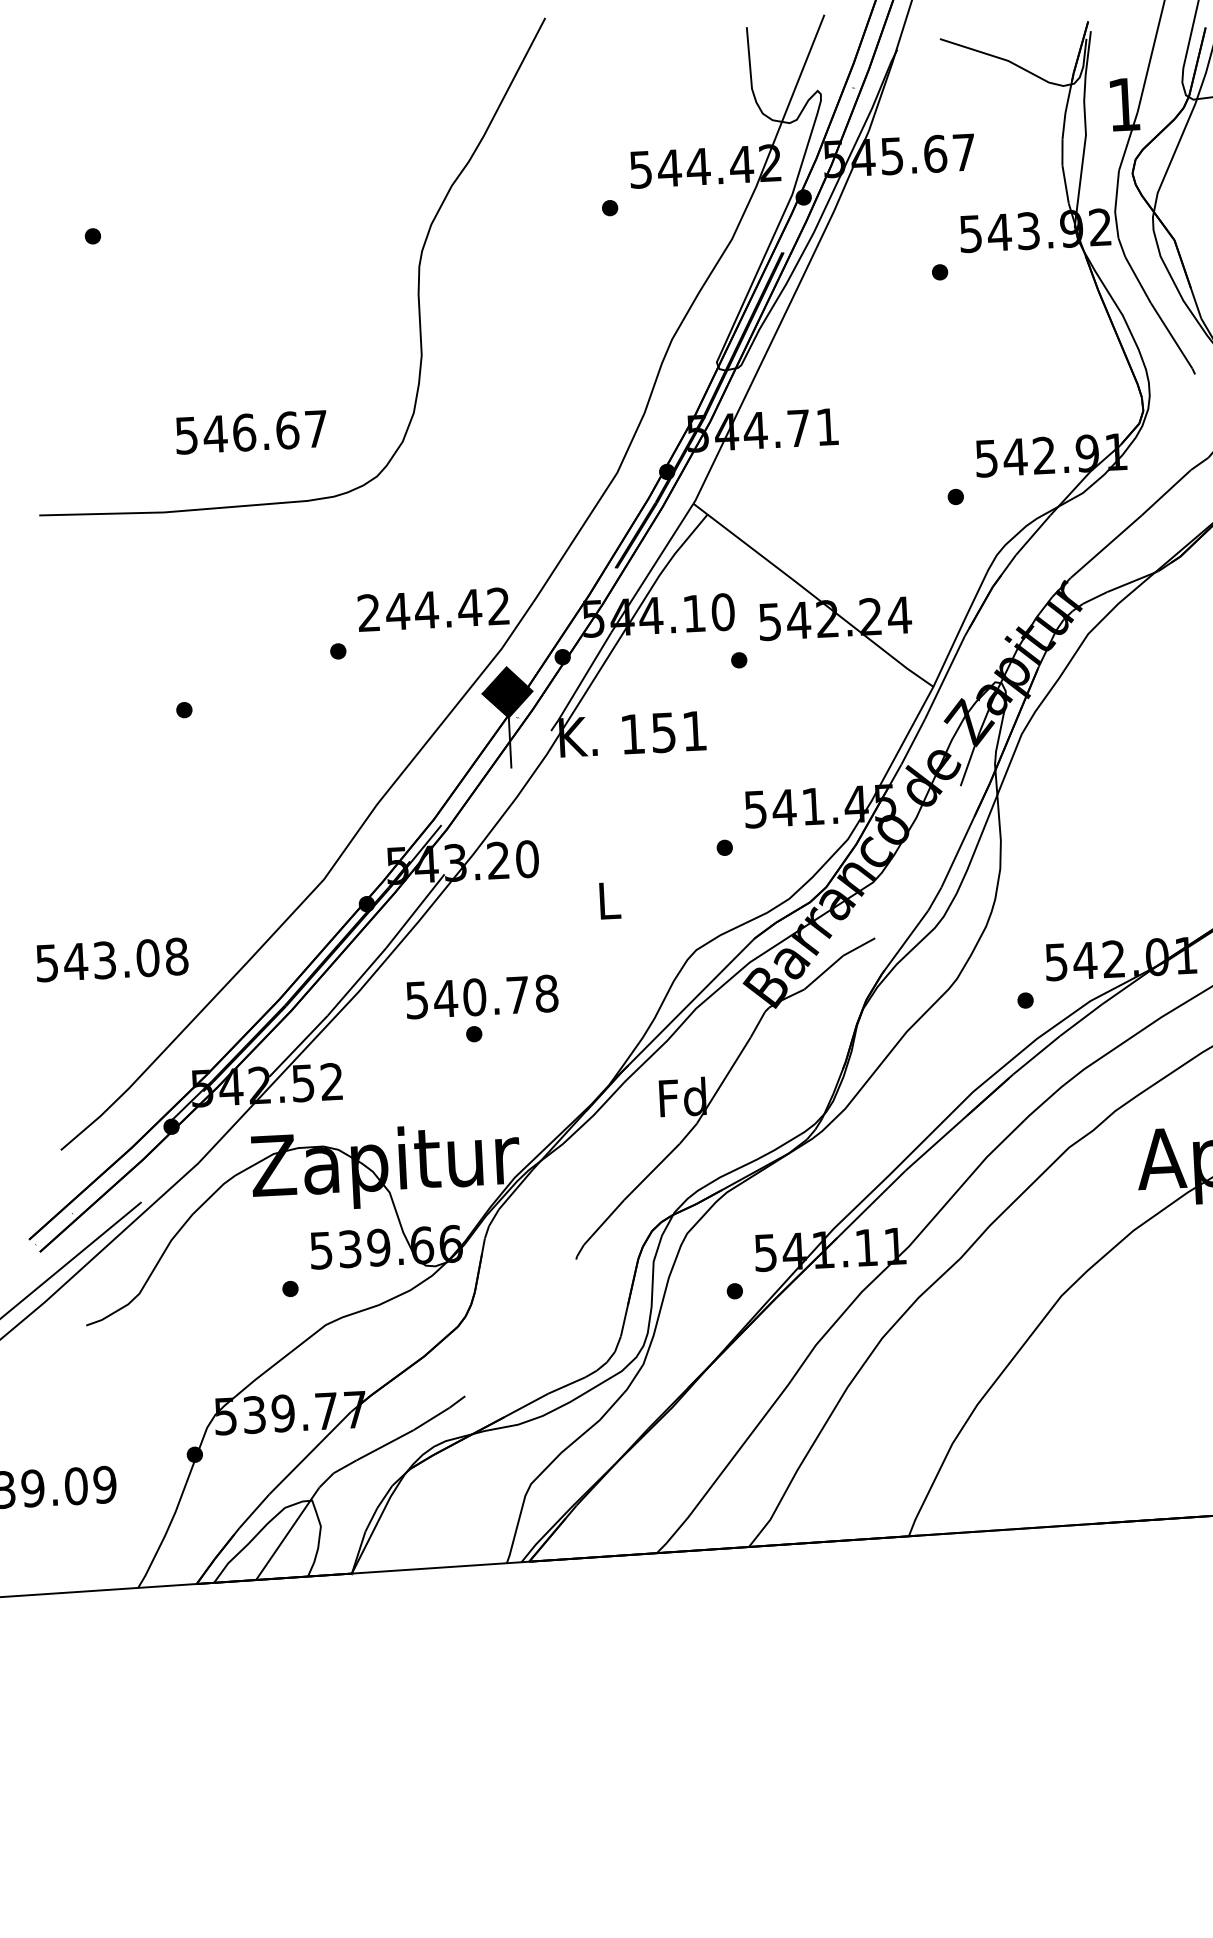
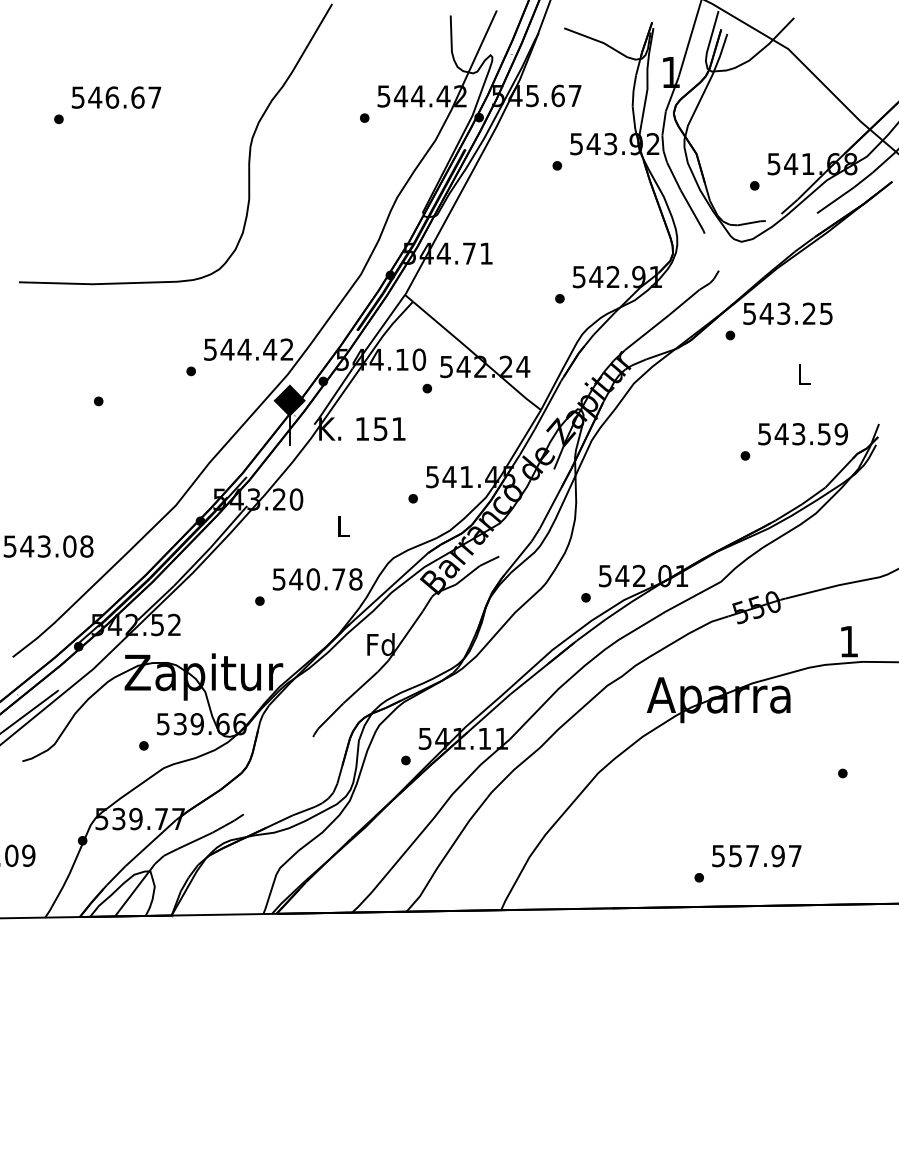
text: (251, 432) -> (116, 97), moved
text: (369, 612) -> (210, 349), 244.42 -> 544.42
text: (481, 997) -> (317, 579), moved

